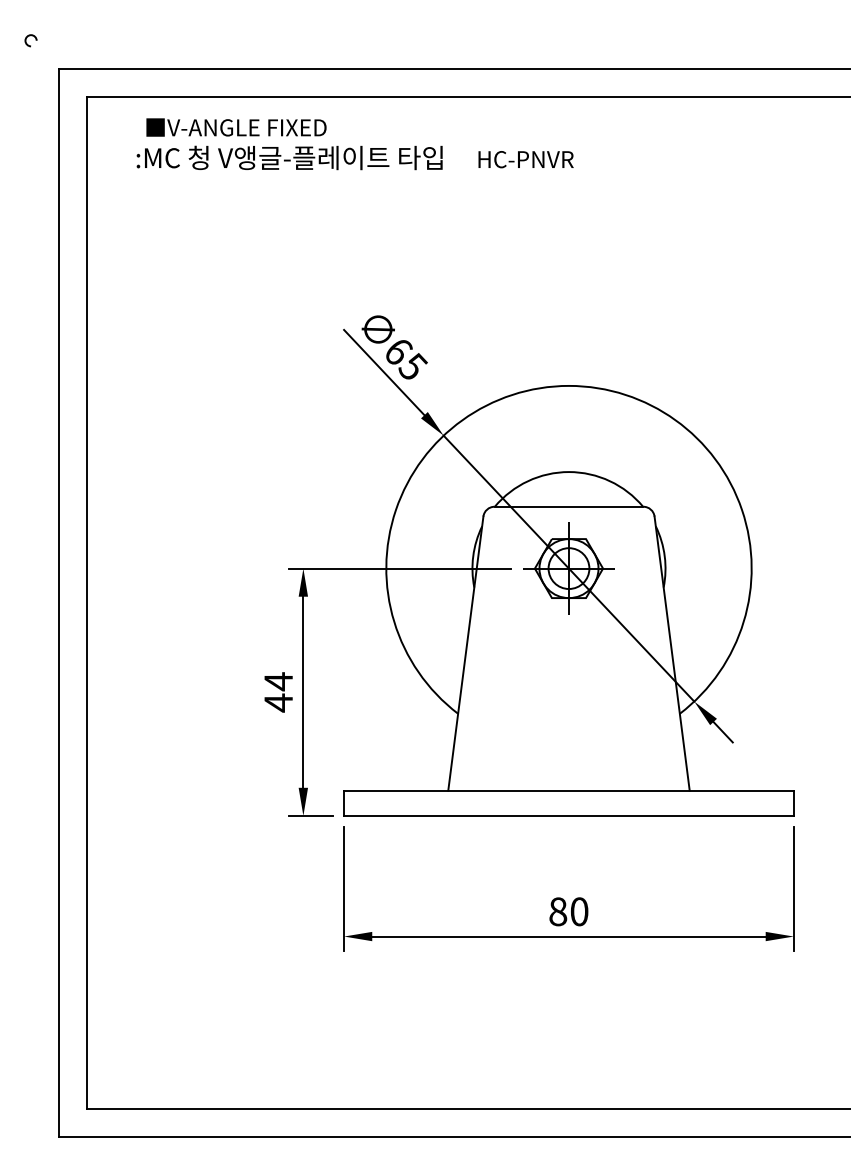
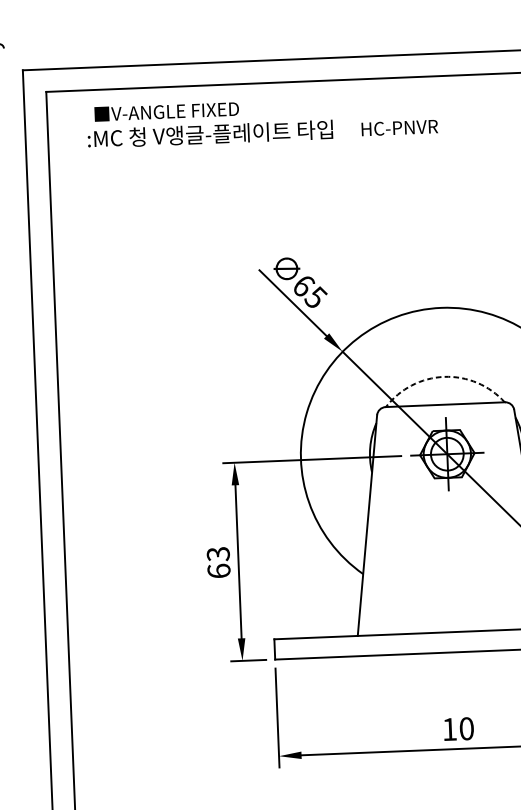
arc: (568, 472) -> (443, 377), solid -> dashed
text: (278, 692) -> (218, 562), 44 -> 63
text: (558, 911) -> (449, 729), 80 -> 10

